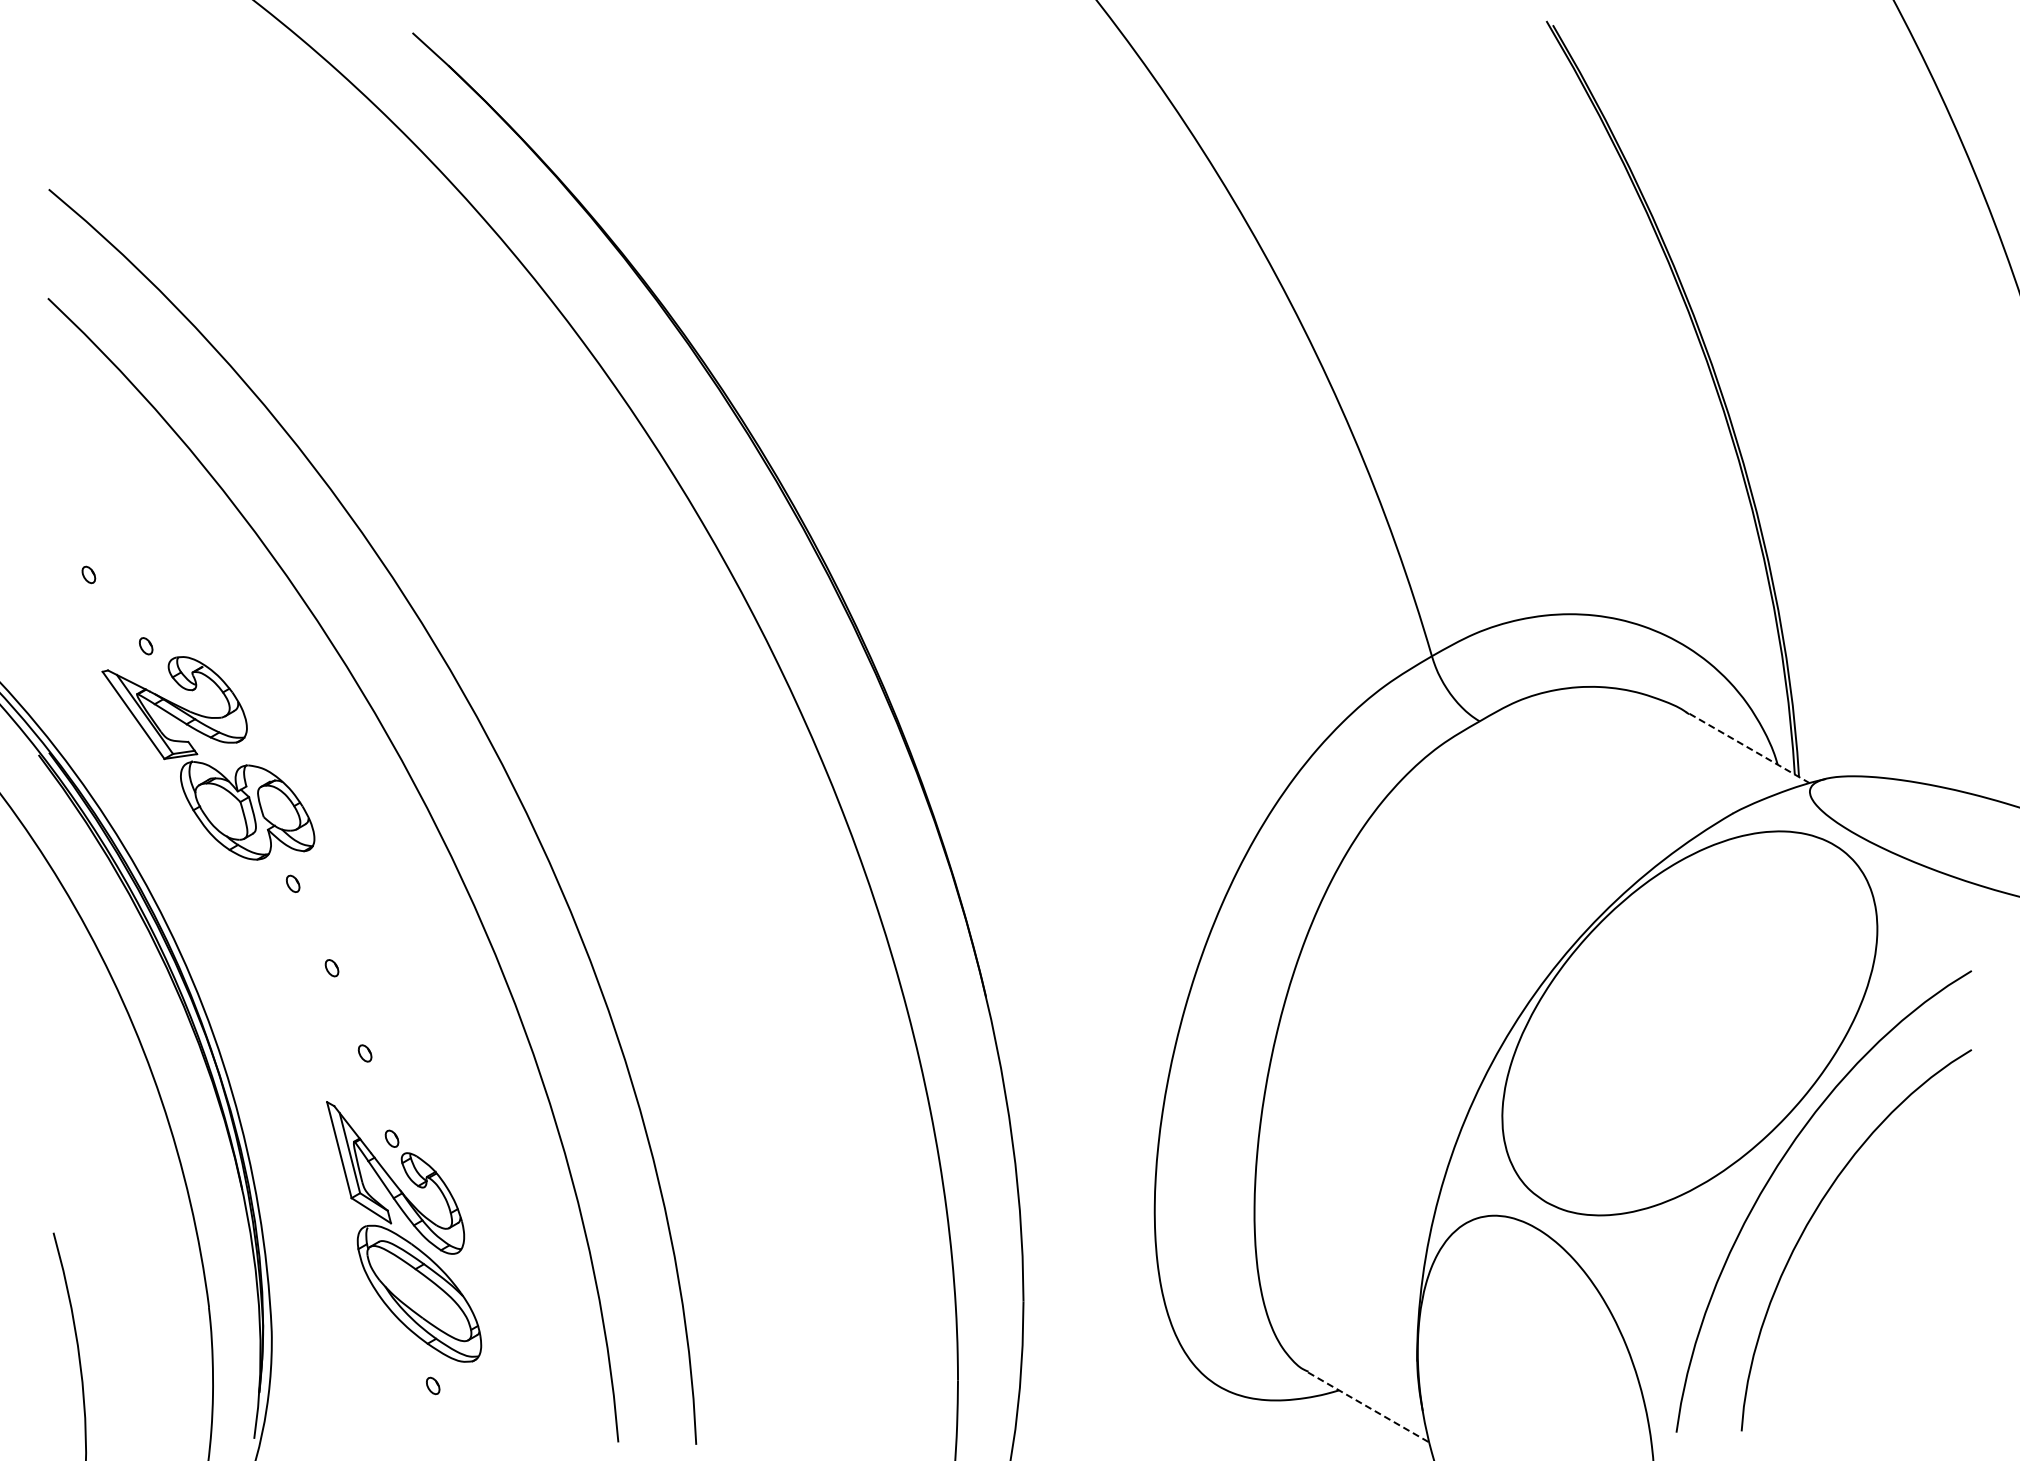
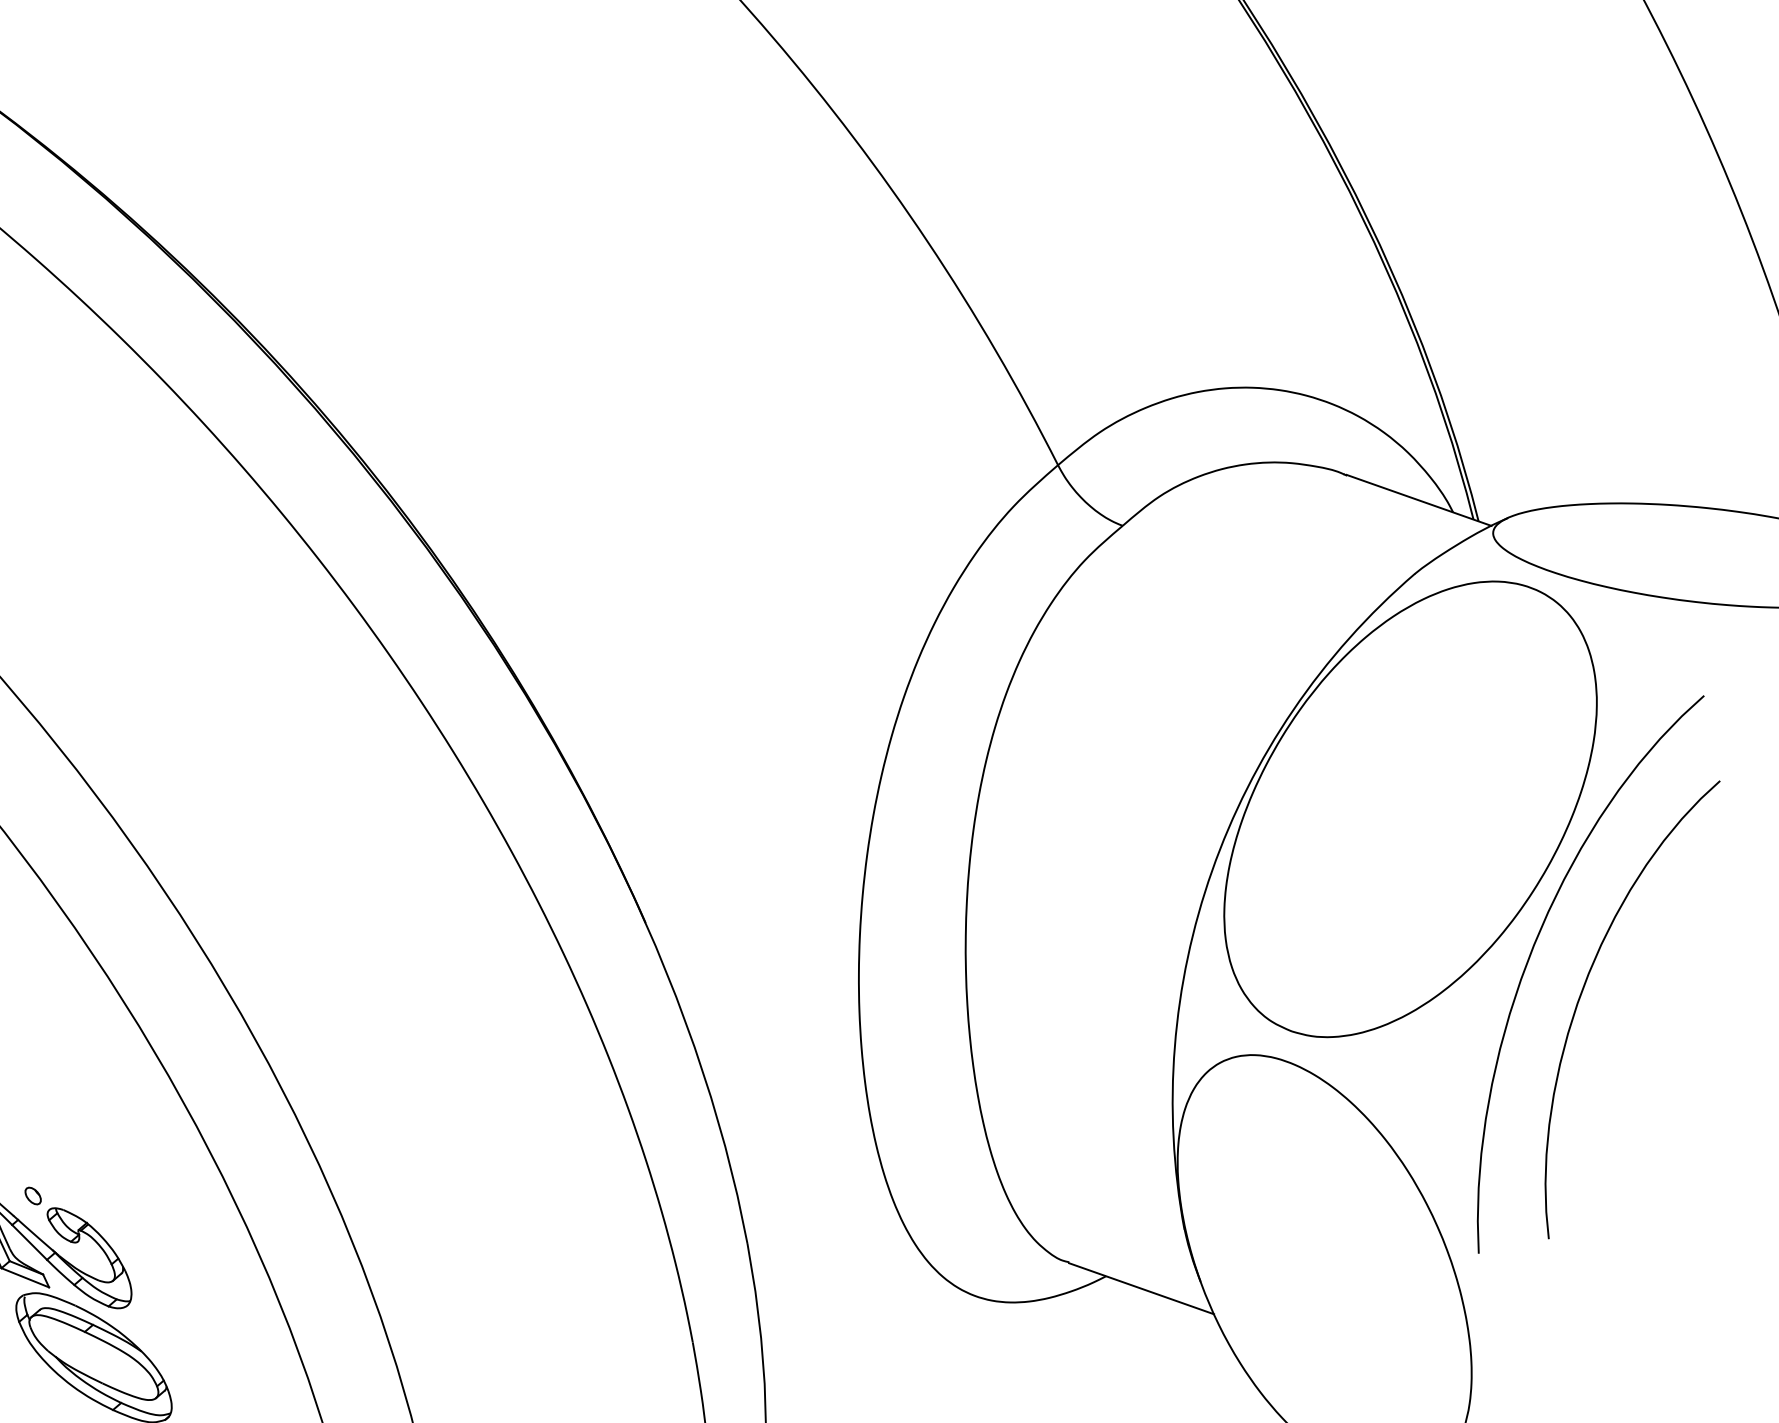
line: (1748, 748) -> (1418, 500), dashed -> solid
line: (1369, 1407) -> (1142, 1288), dashed -> solid

